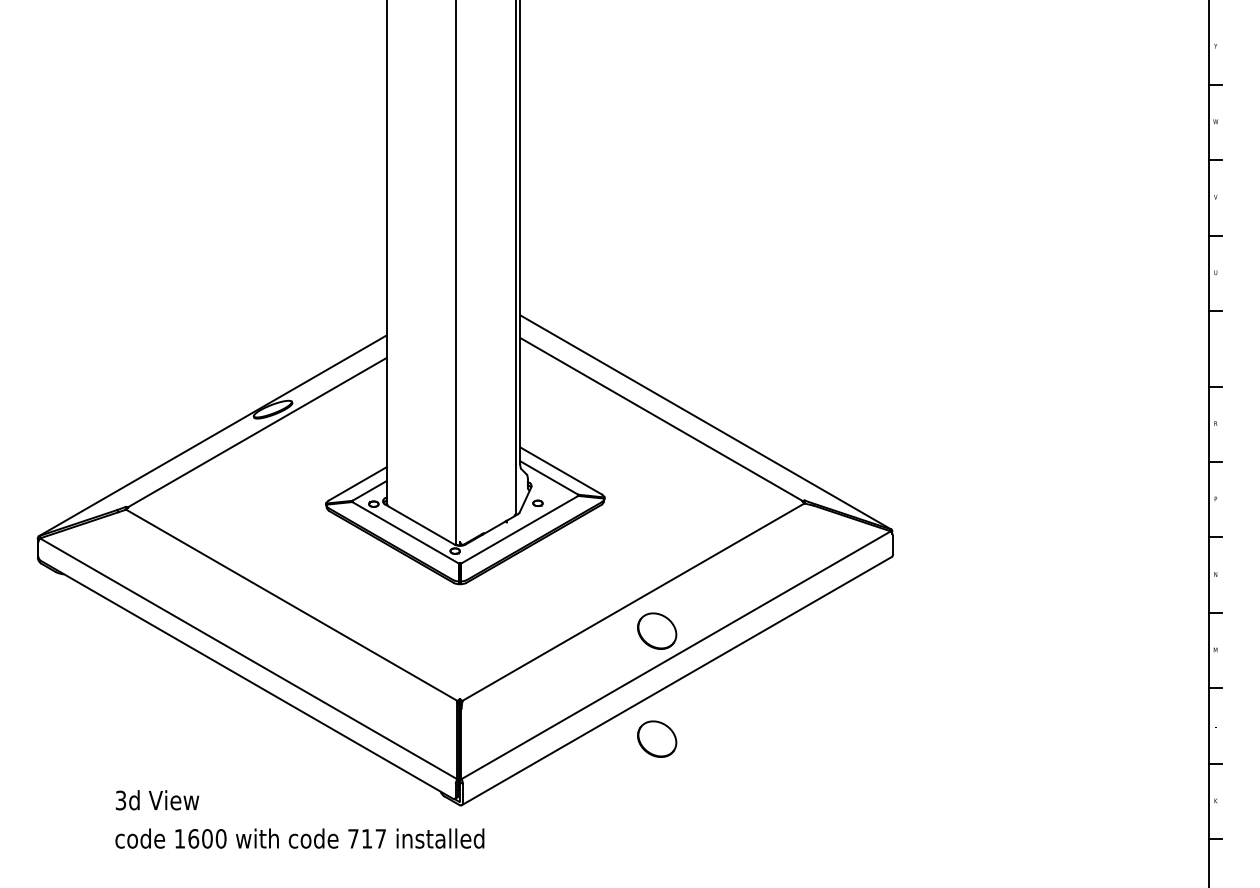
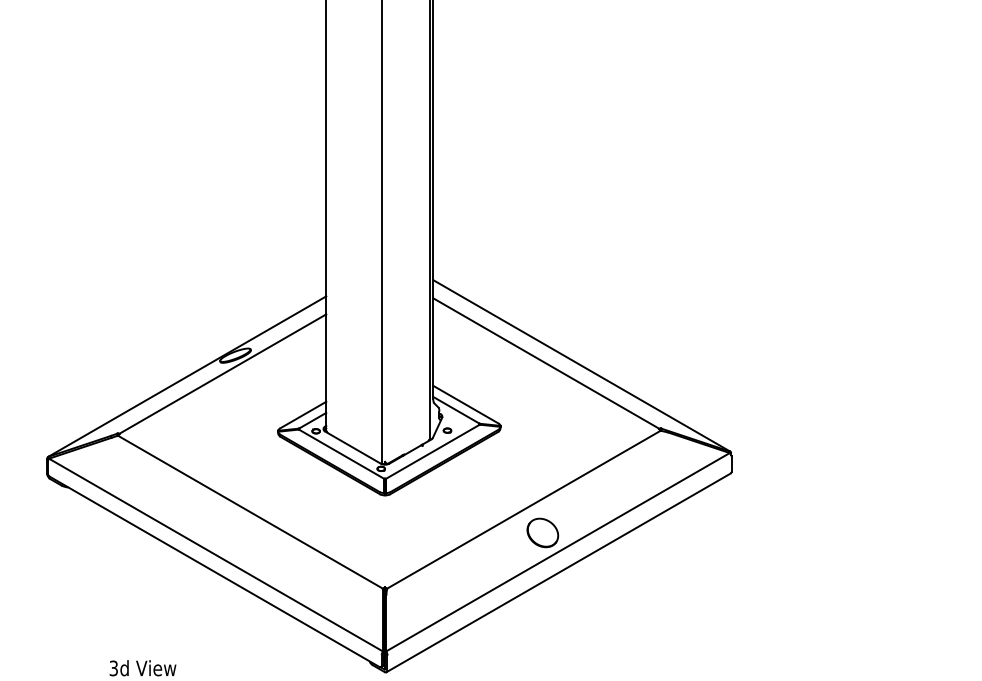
part: (657, 738) -> (543, 618), removed

